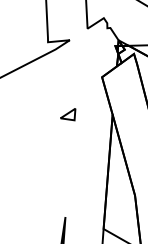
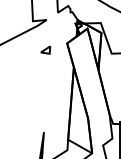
part: (67, 113) -> (45, 49), moved

